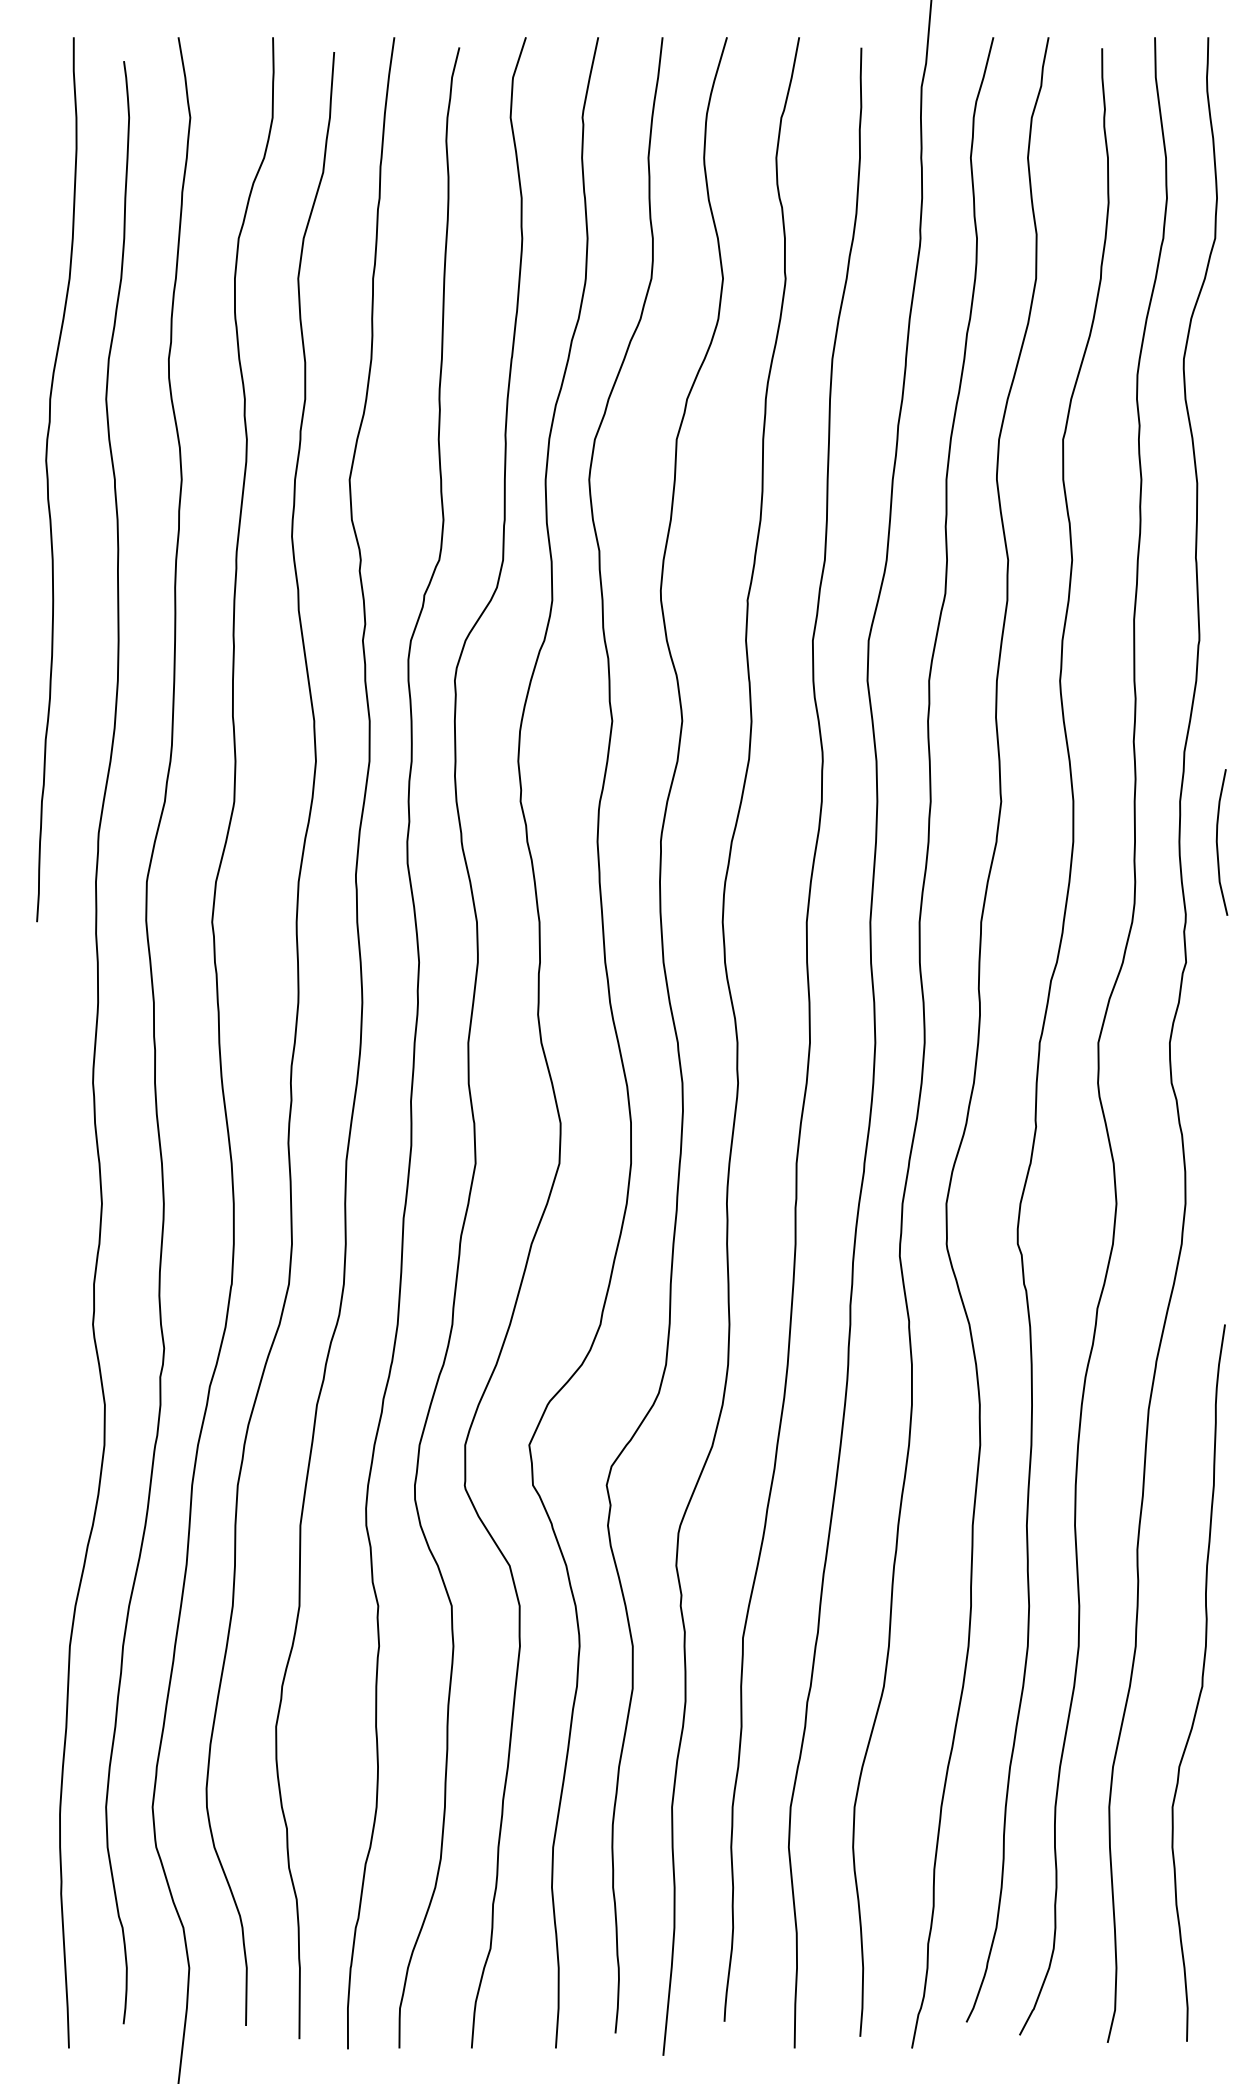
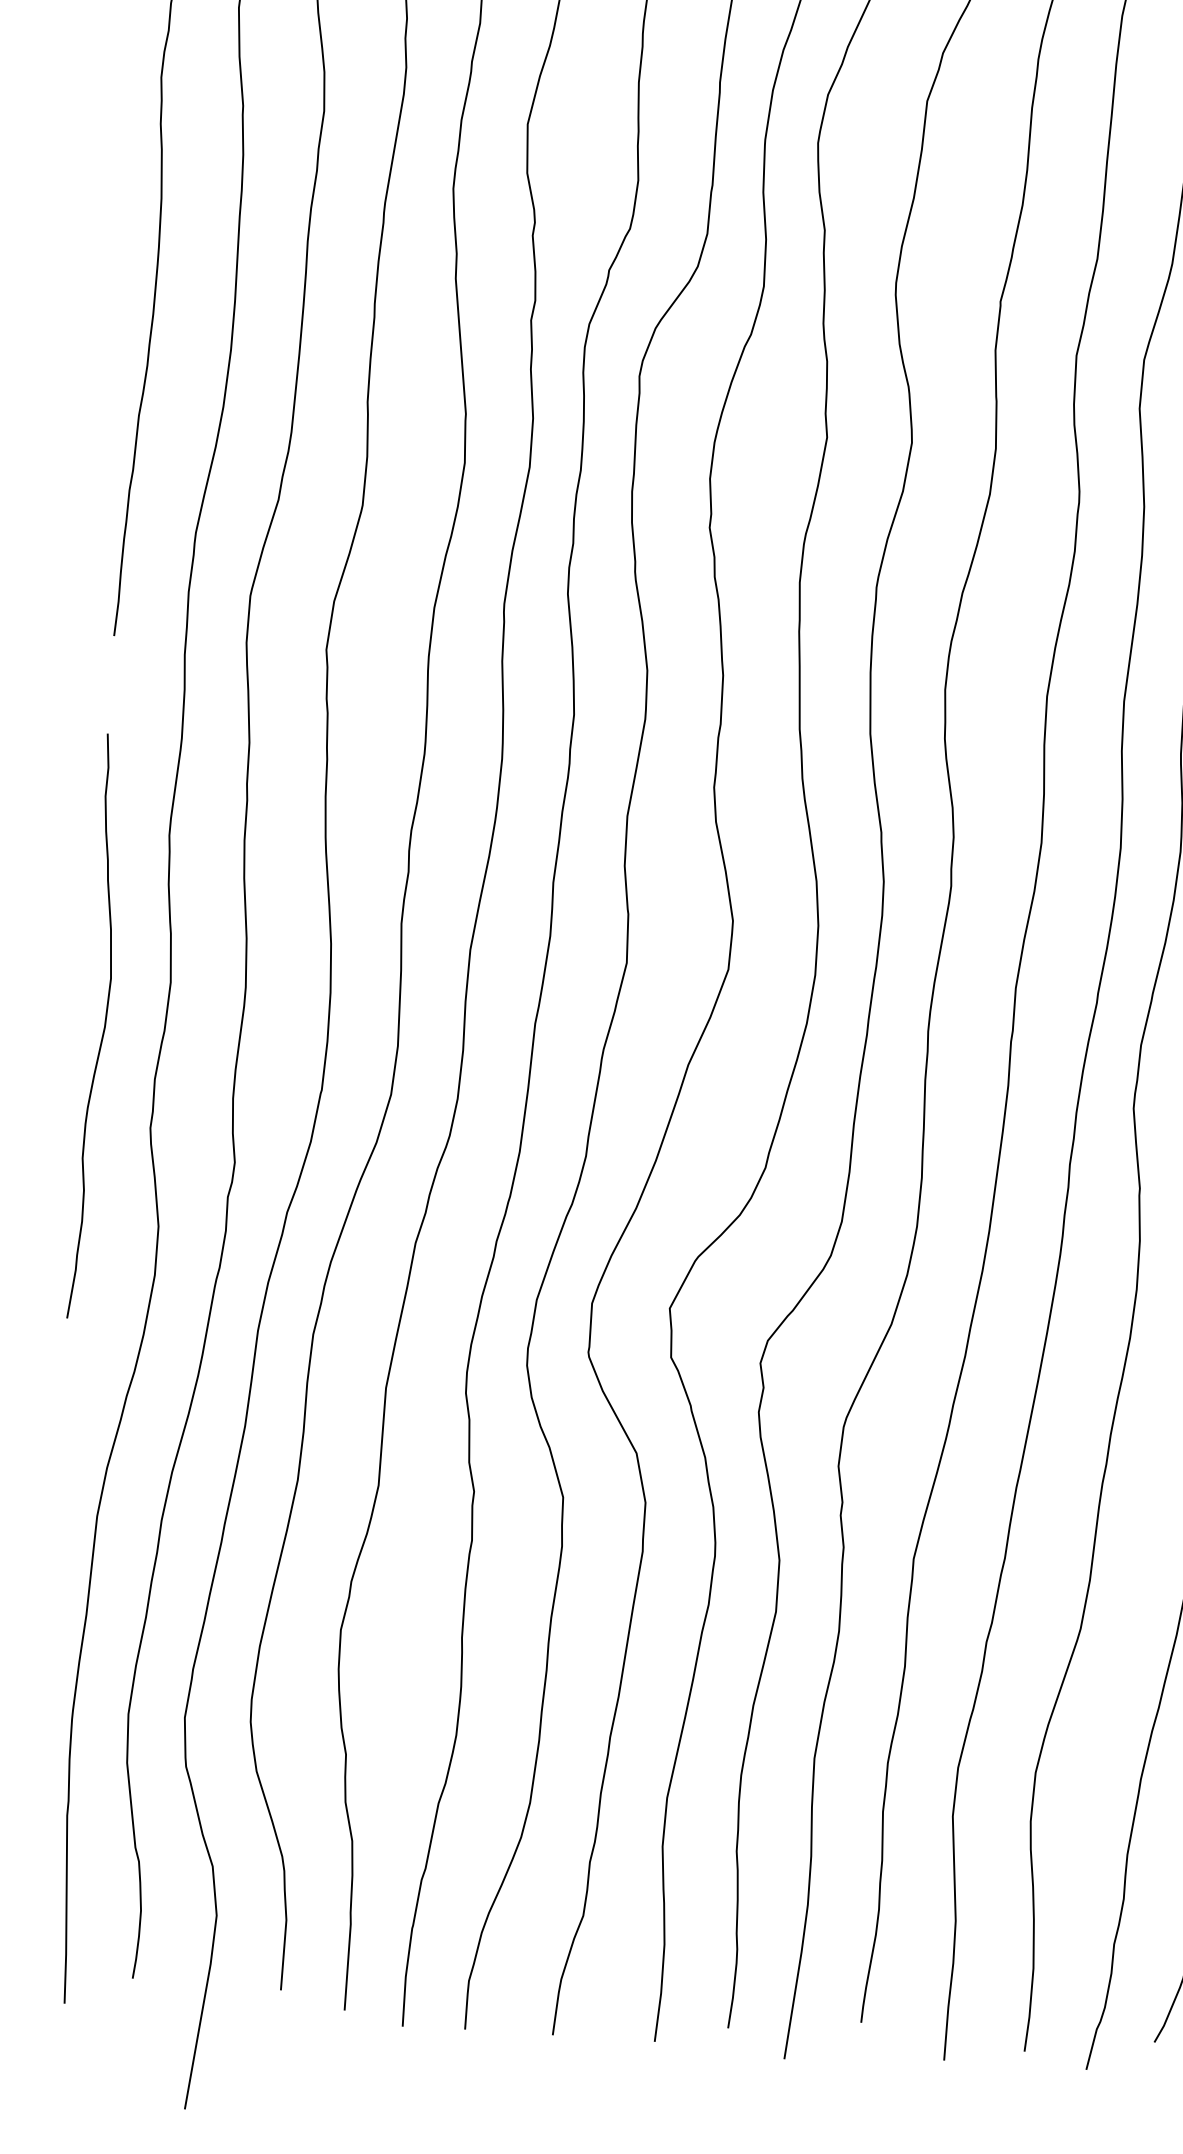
curve: (49, 1243) -> (104, 1026), added

